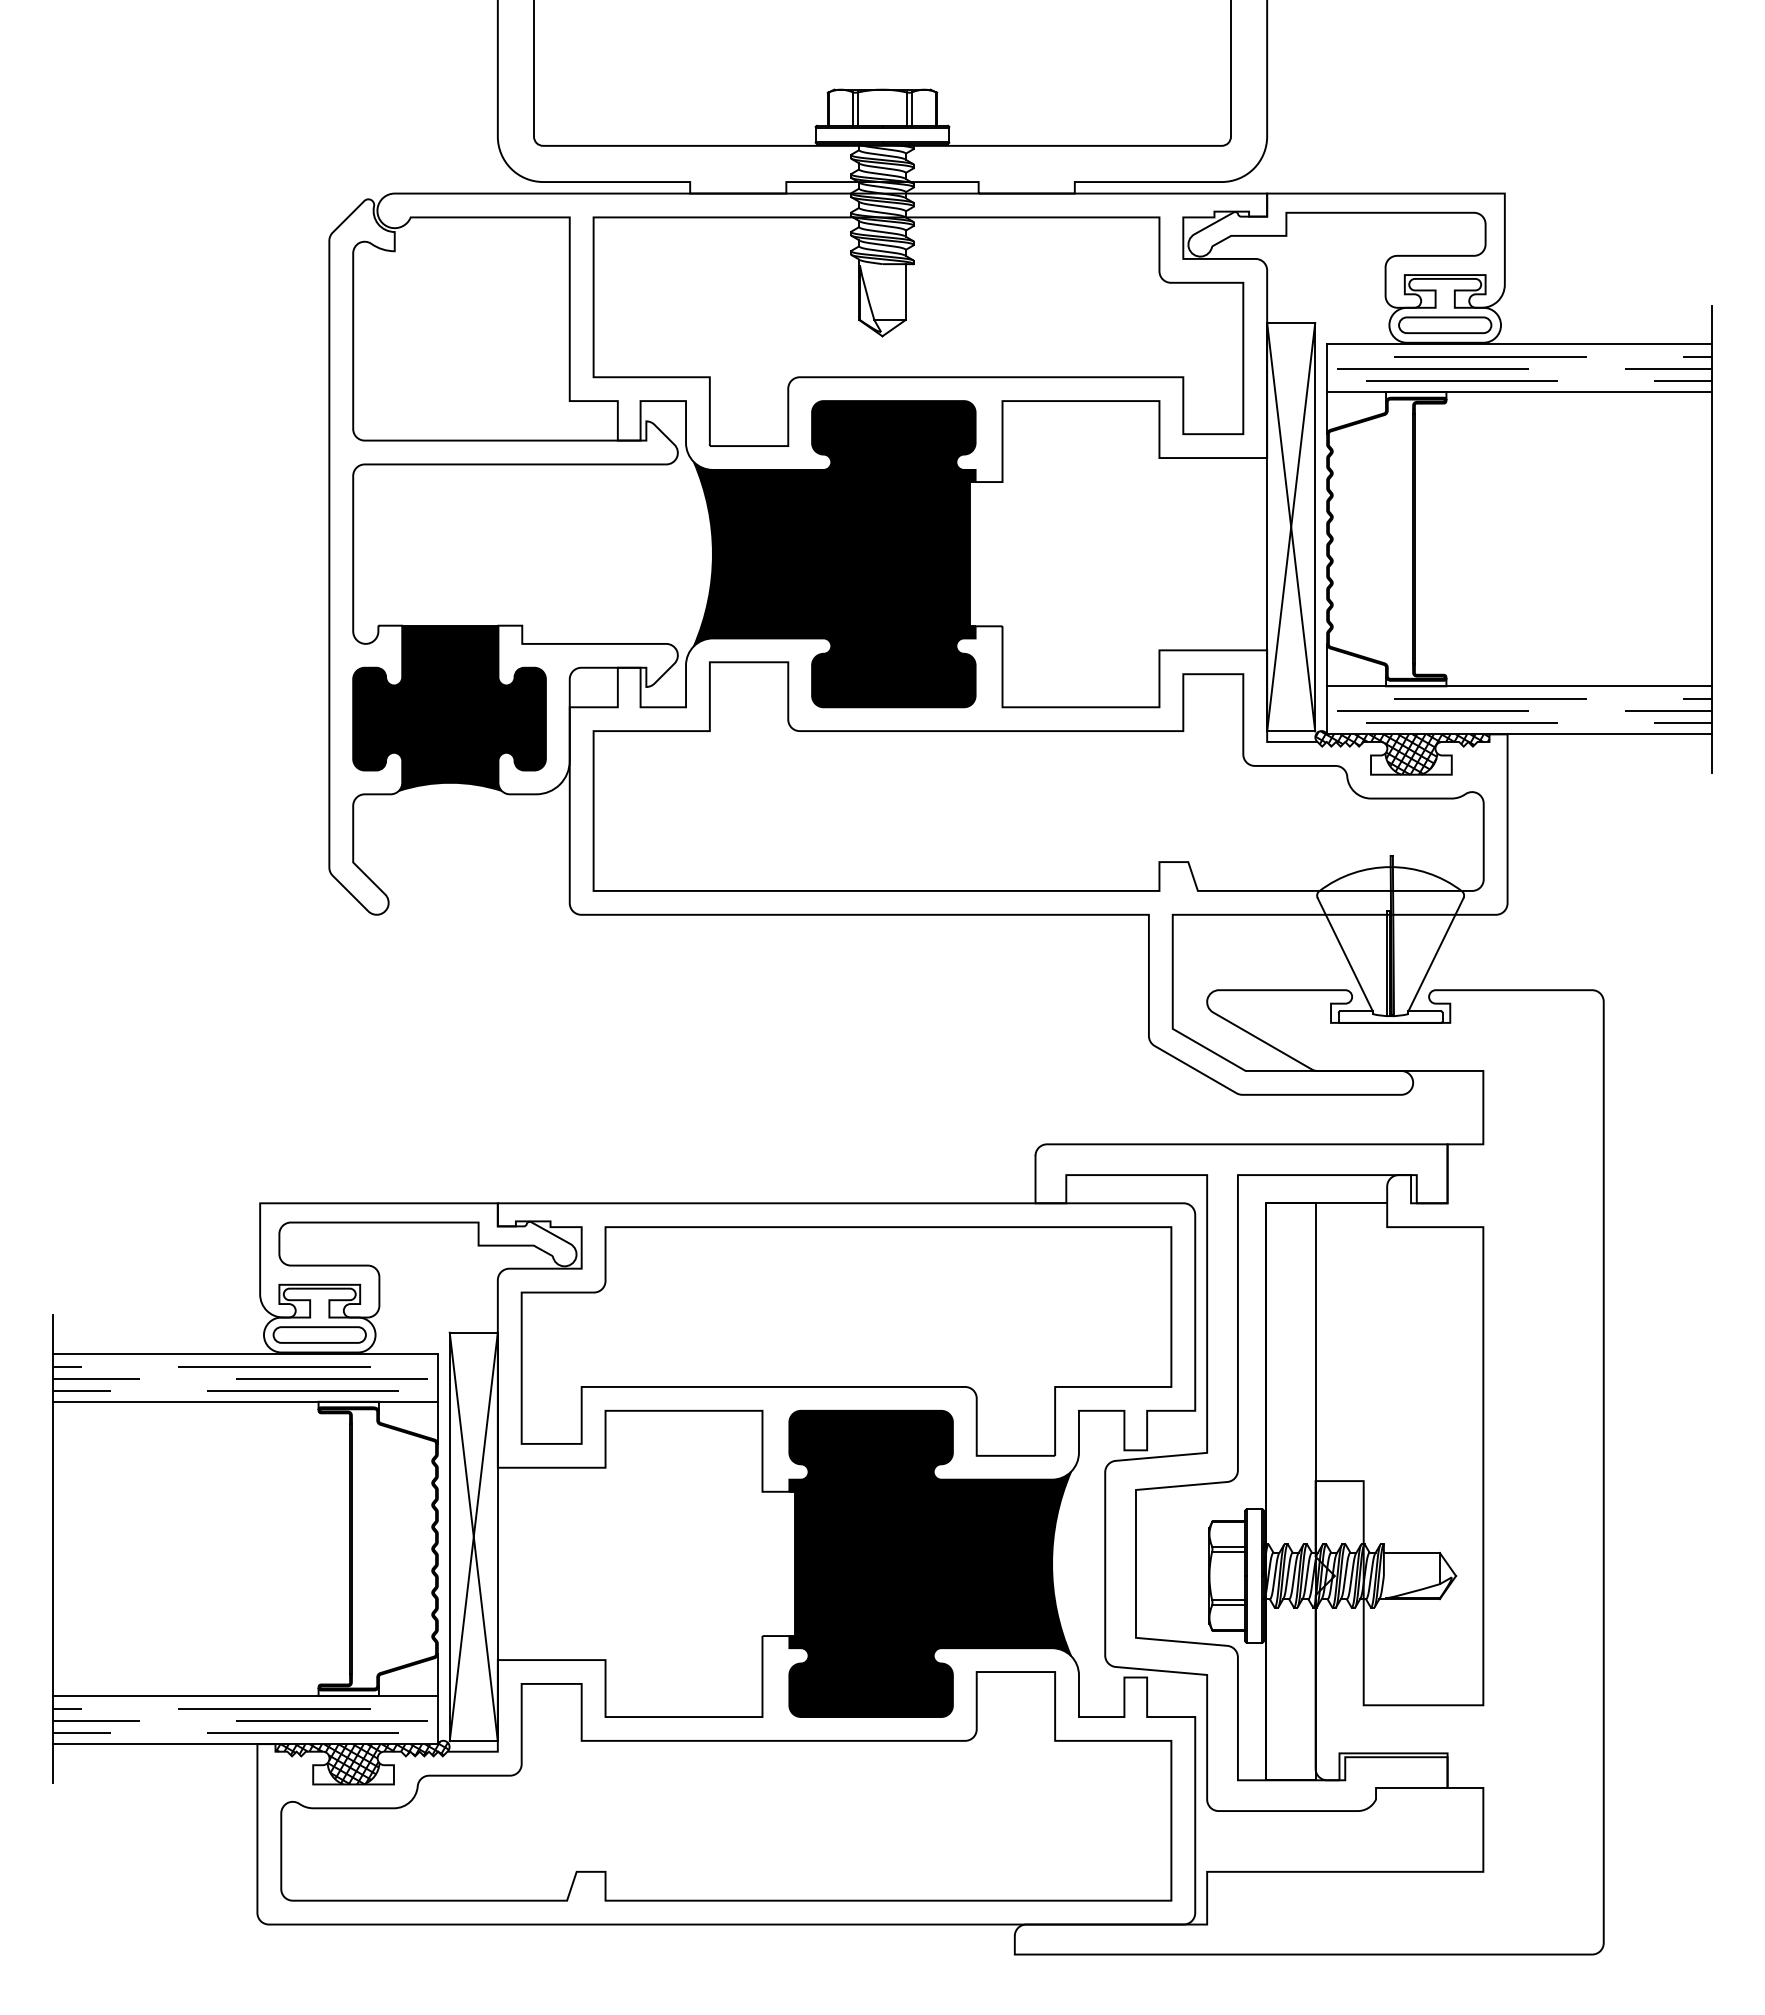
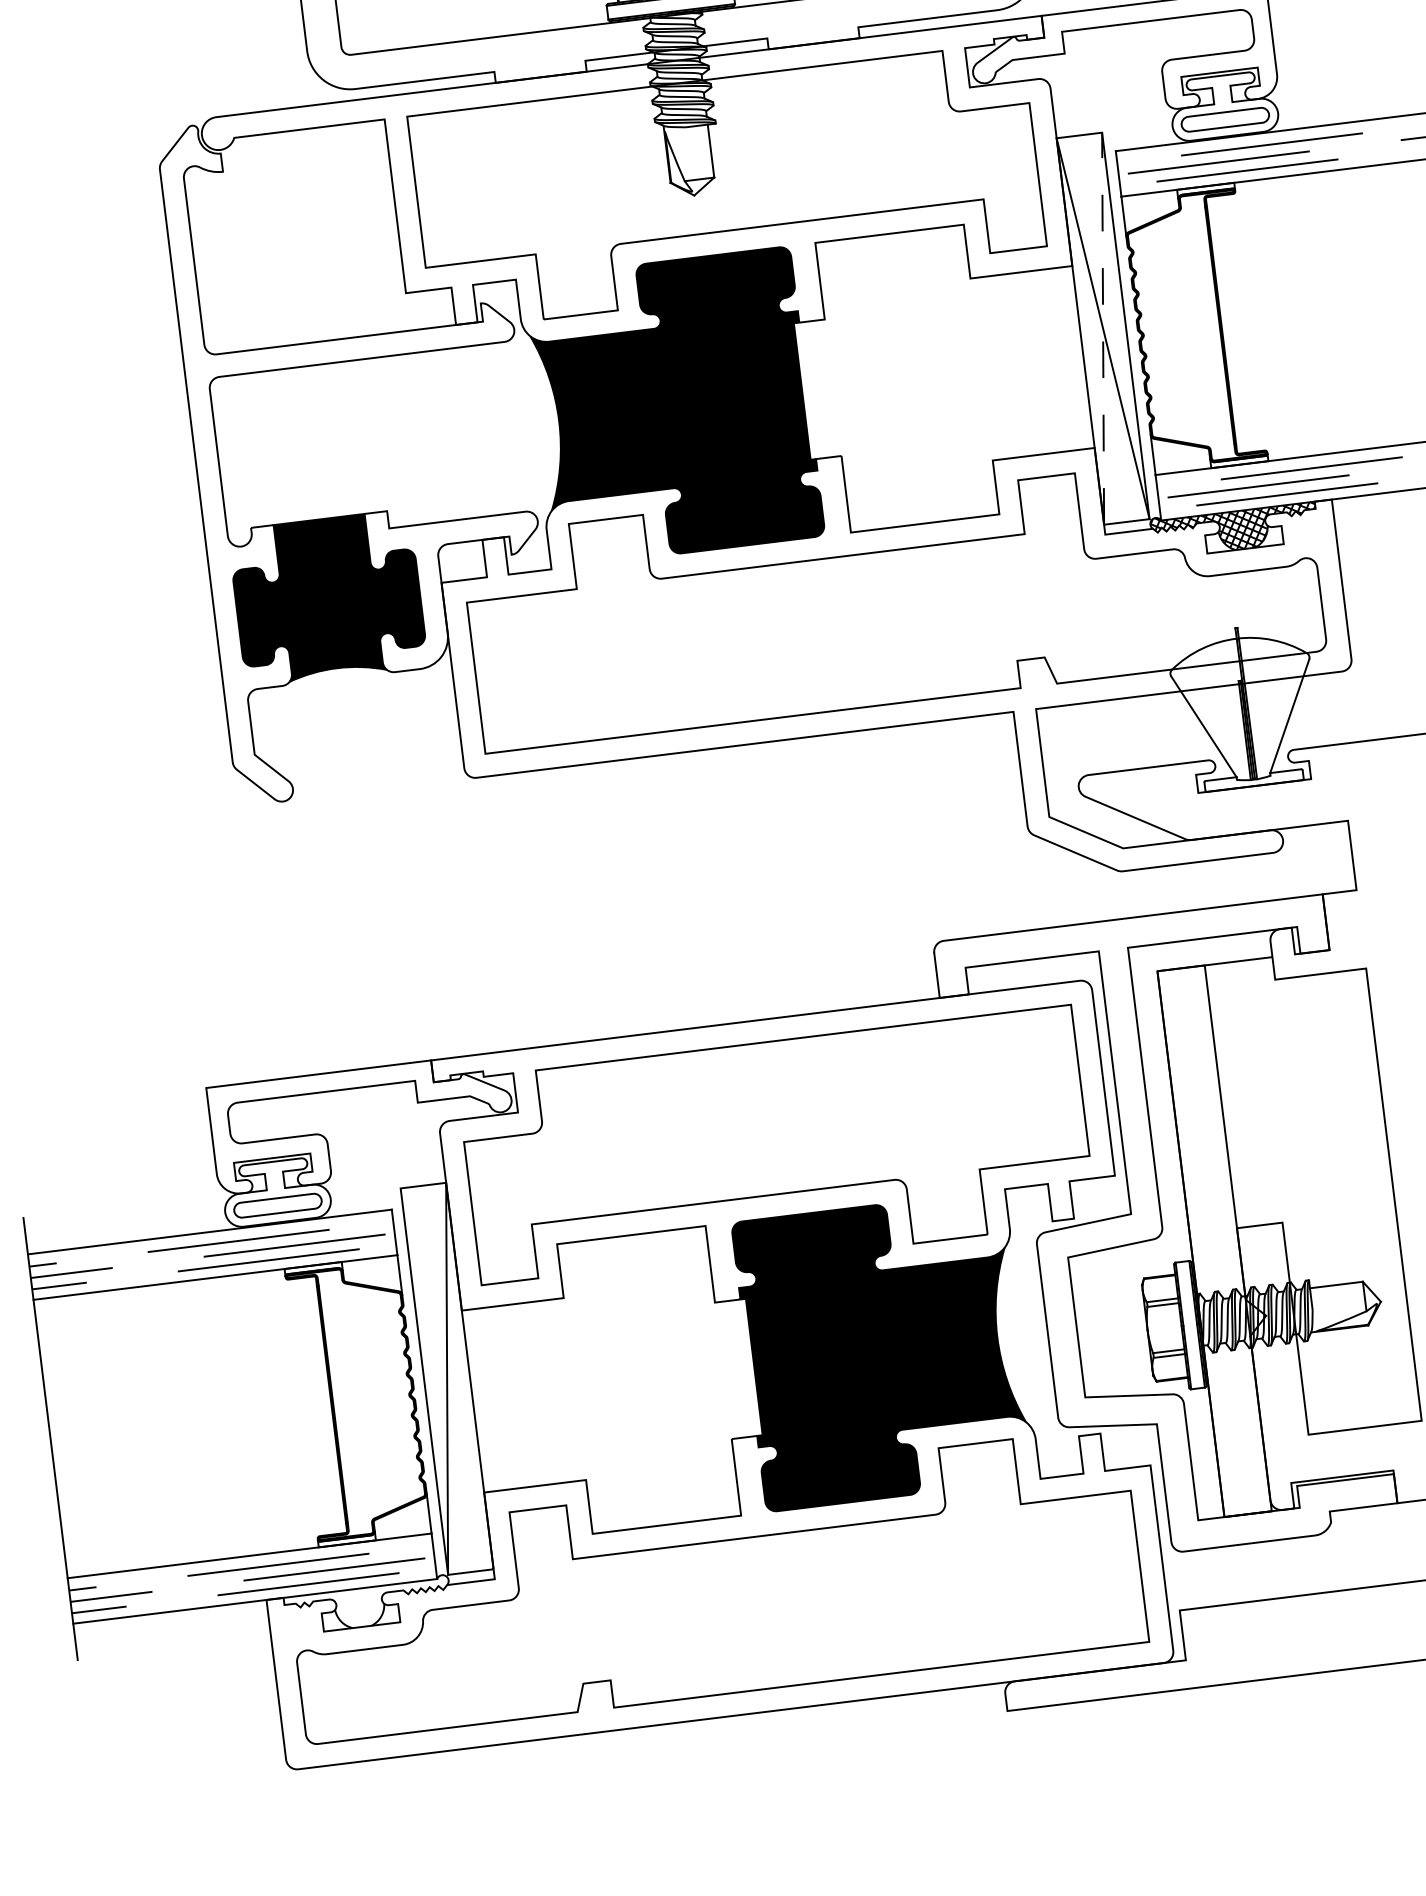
line: (1291, 527) -> (1103, 328), solid -> dashed
line: (473, 1536) -> (446, 1378), removed
hatch: (361, 1762) -> (367, 1605), removed

